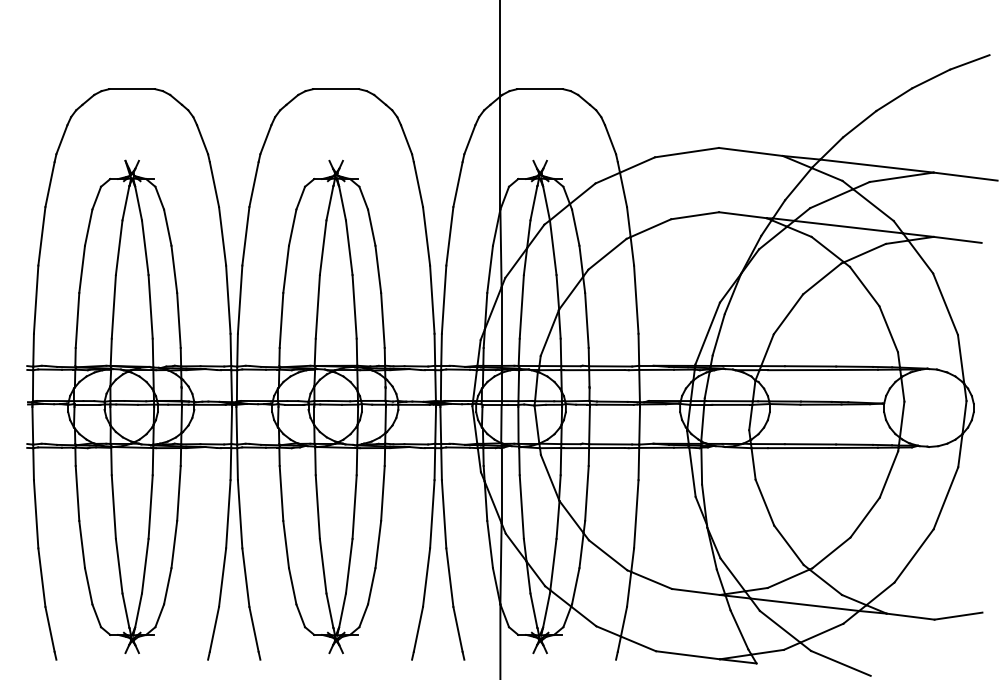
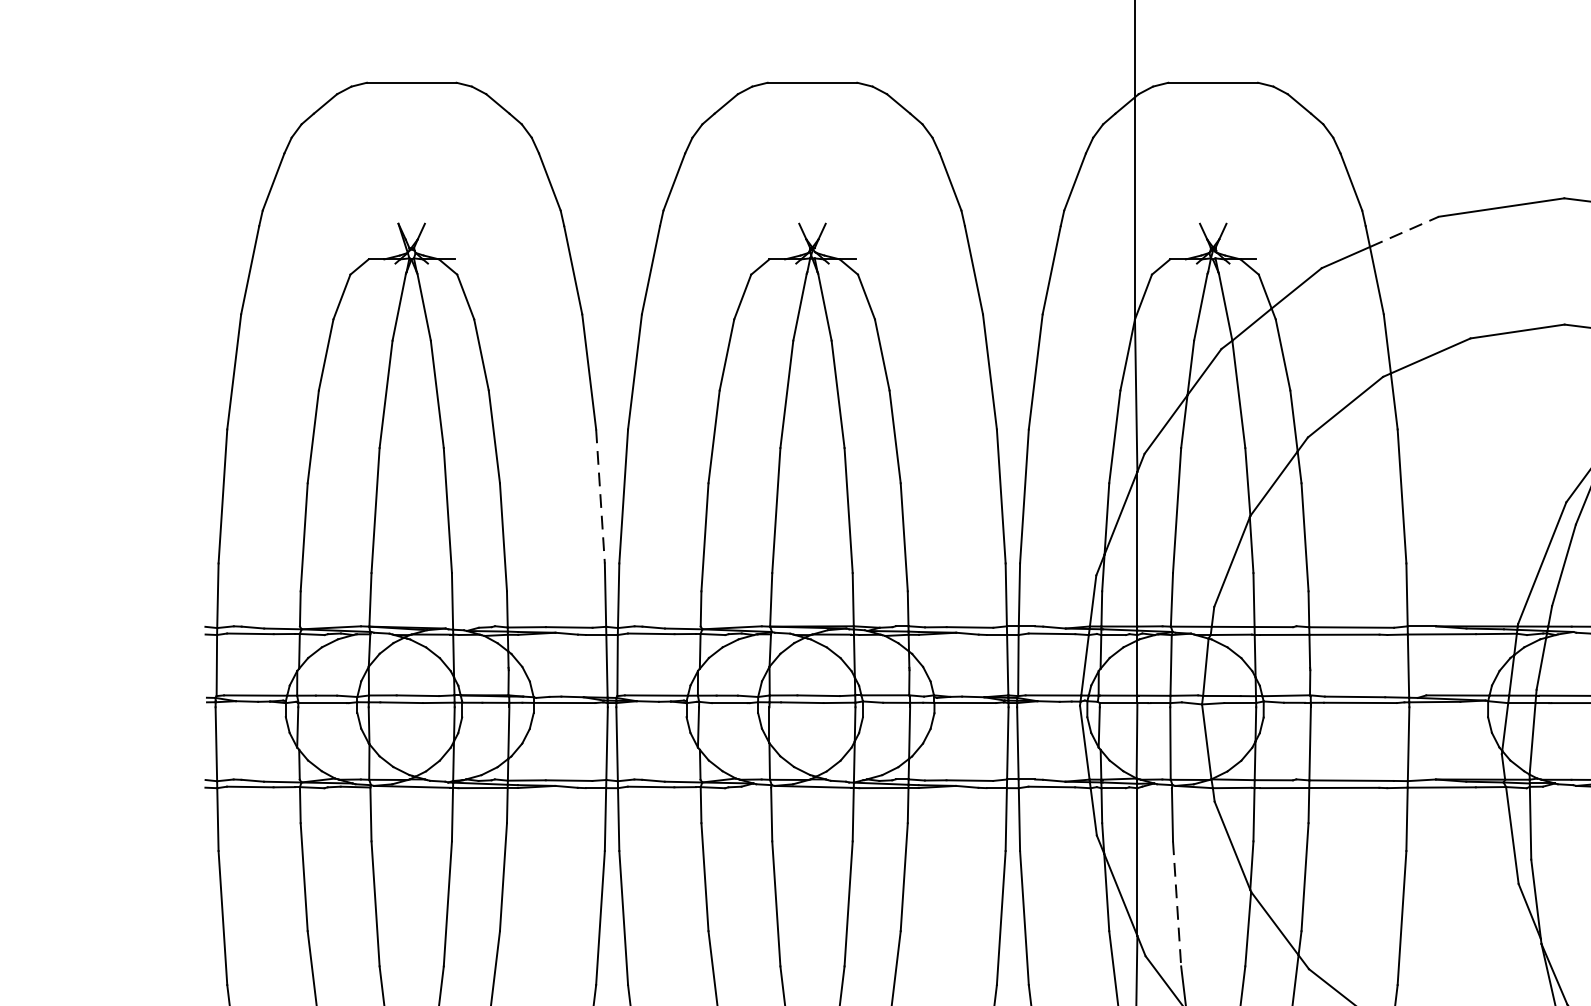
line: (637, 164) -> (1404, 230), solid -> dashed
line: (228, 300) -> (600, 498), solid -> dashed
line: (521, 507) -> (1176, 904), solid -> dashed

